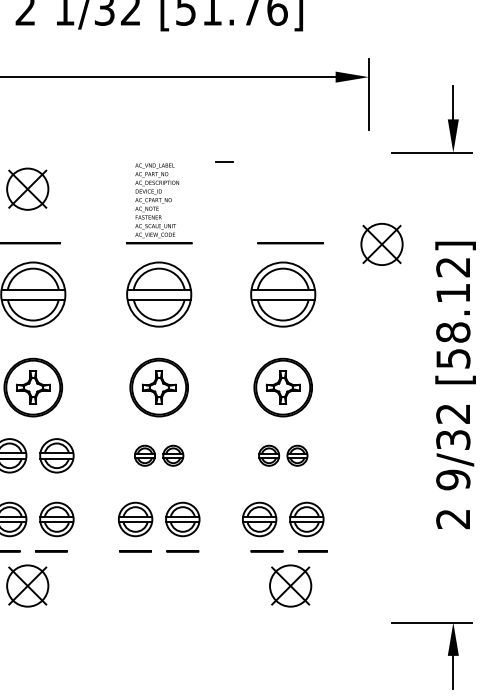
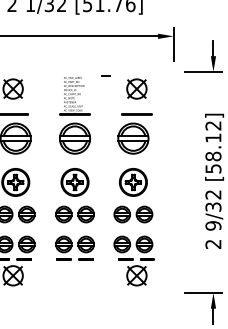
part: (381, 243) -> (136, 88), moved
part: (158, 455) -> (74, 214), size x1.67
part: (283, 455) -> (133, 214), size x1.67

